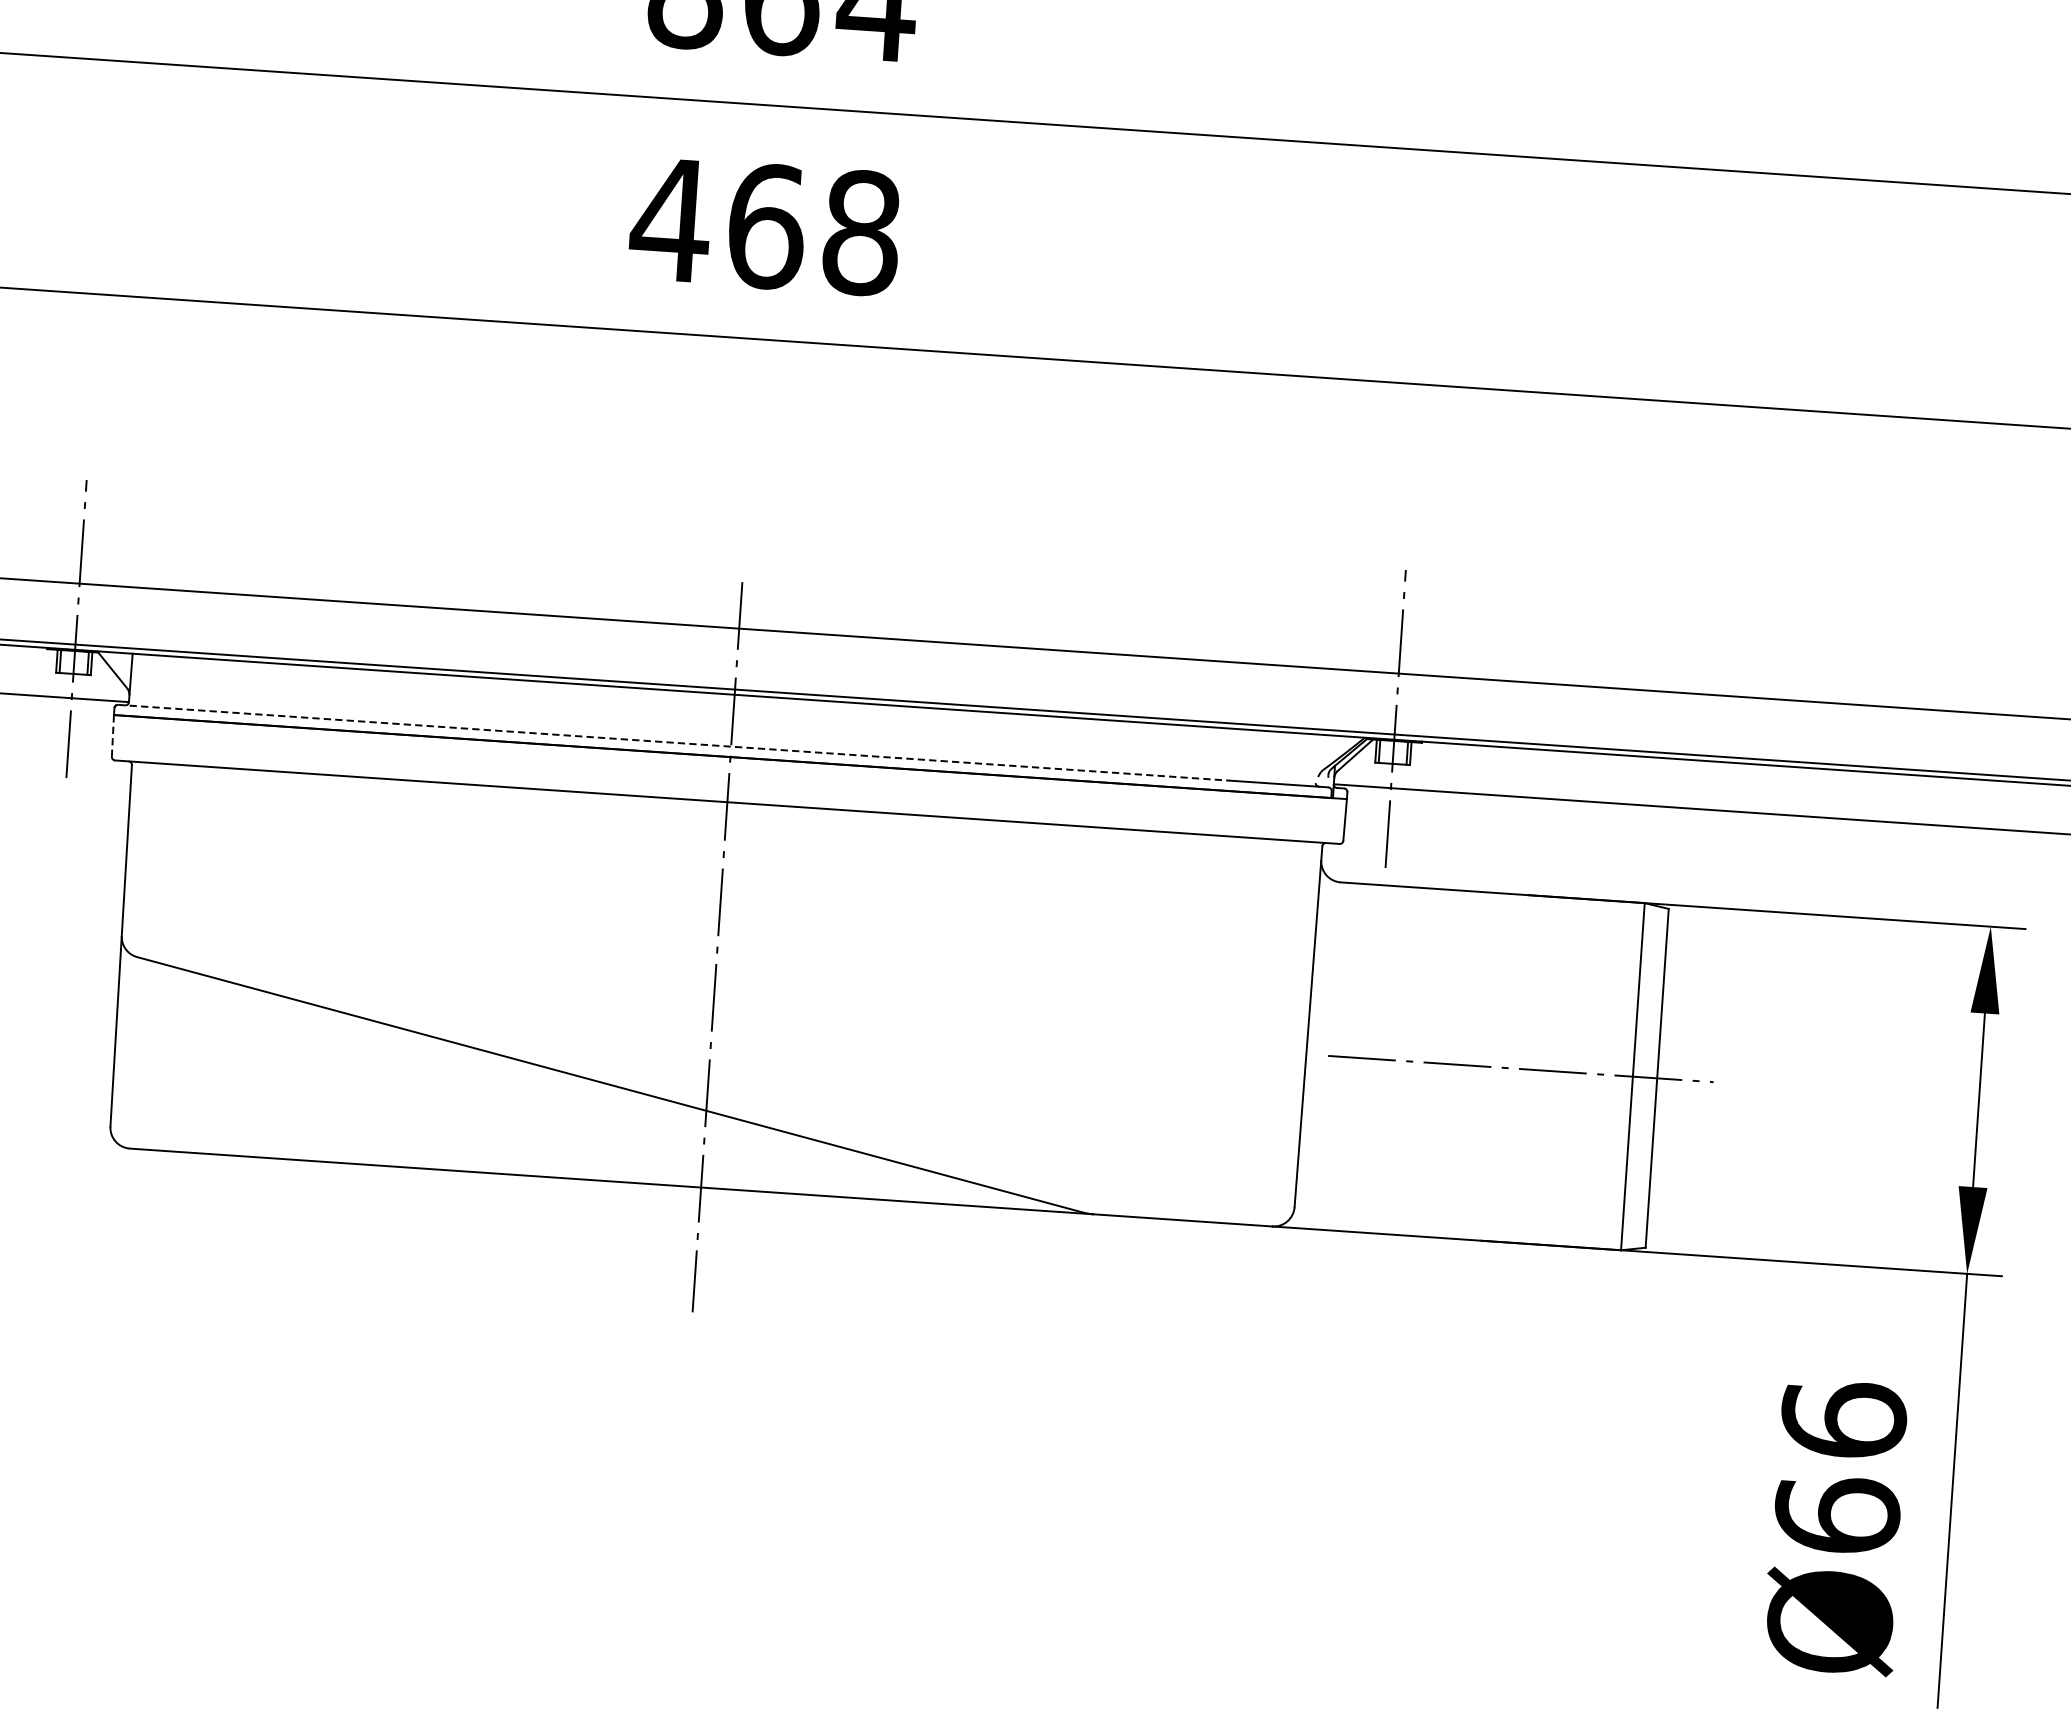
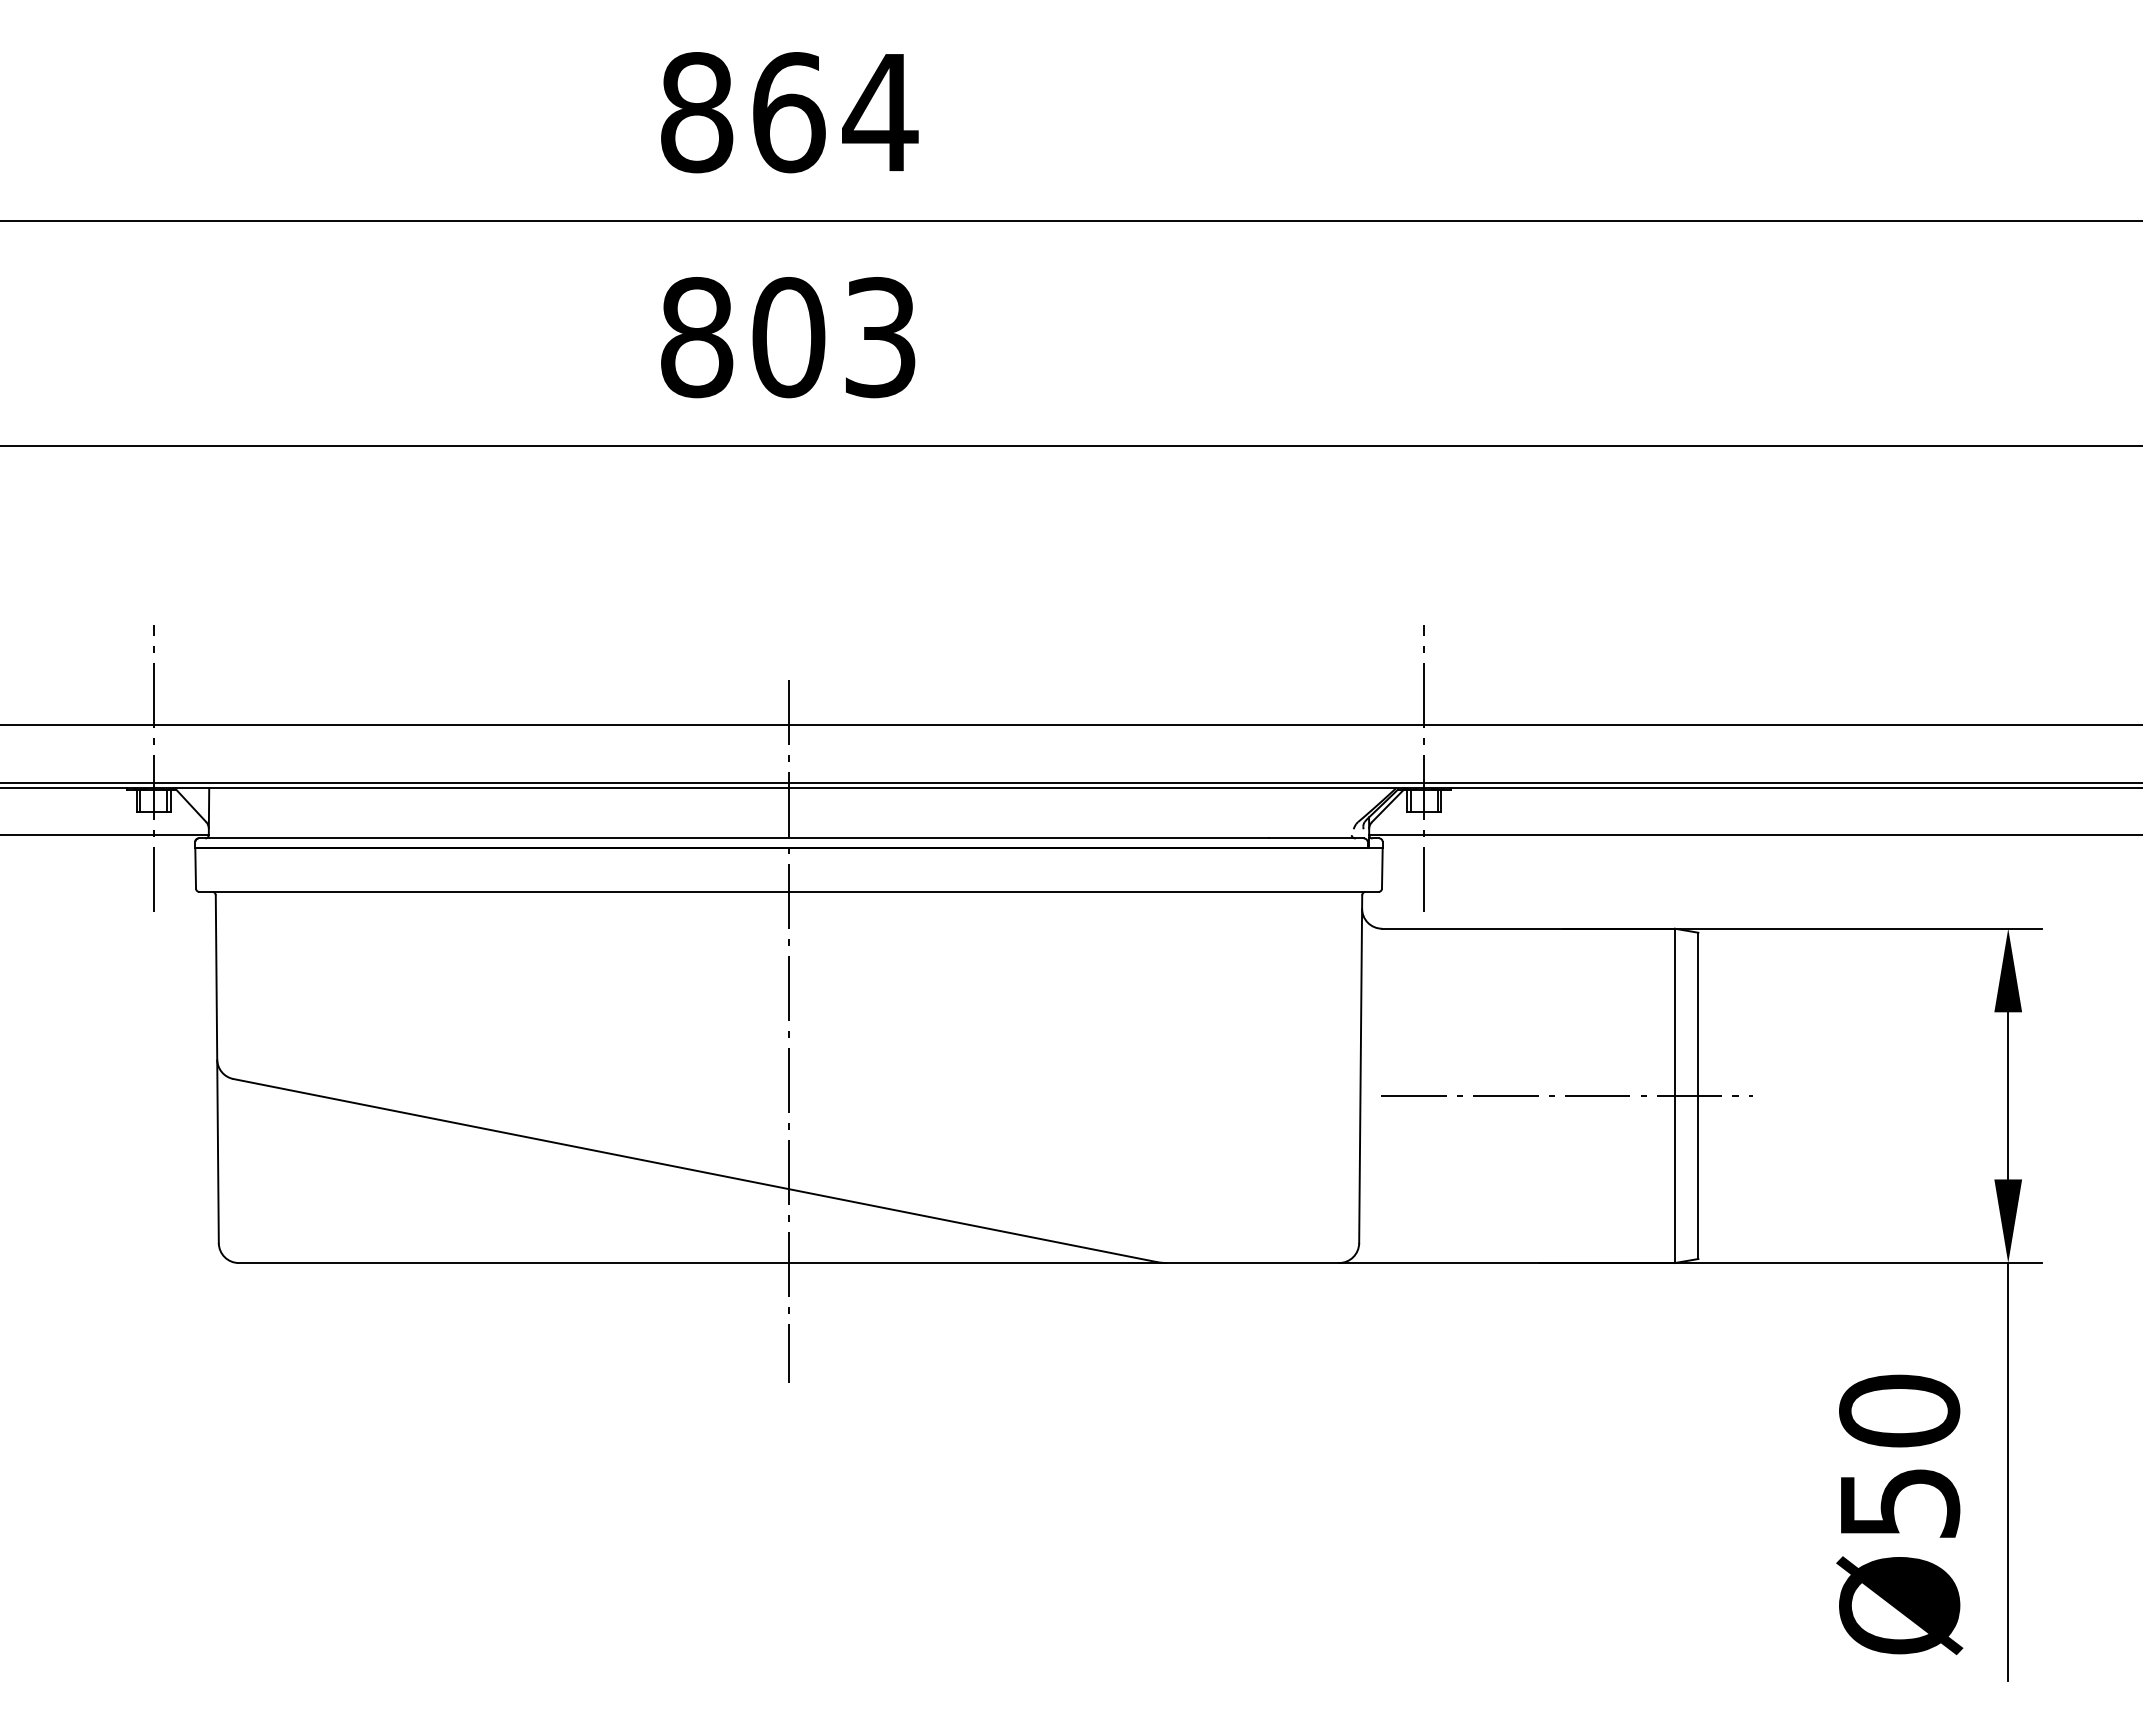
text: (765, 226) -> (787, 337), 468 -> 803
line: (112, 735) -> (195, 868), dashed -> solid
line: (674, 742) -> (734, 838), dashed -> solid
text: (1840, 1467) -> (1899, 1456), Ø66 -> Ø50

